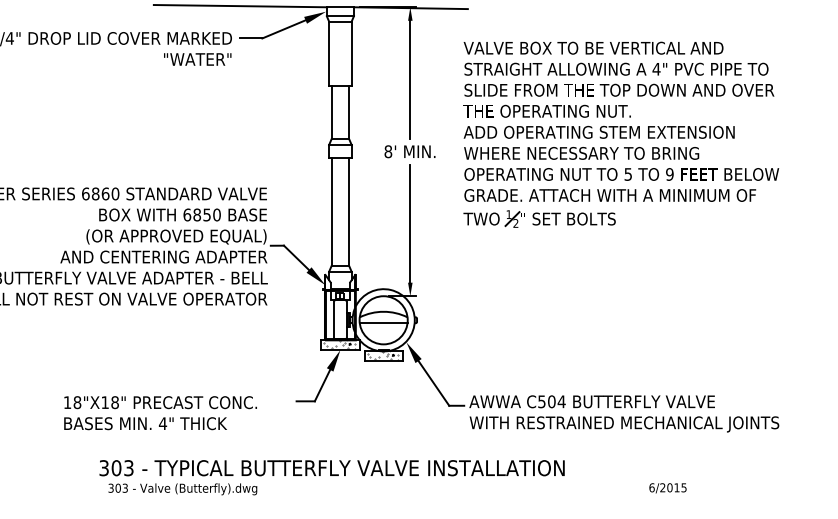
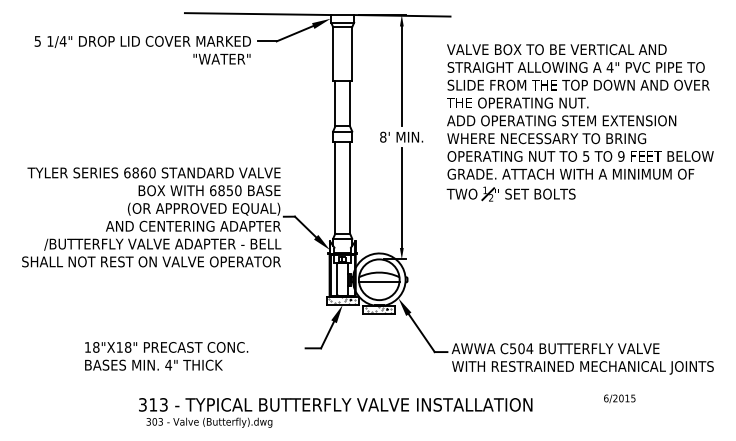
text: (160, 413) -> (166, 356), moved
text: (116, 467) -> (153, 404), 303 -> 313
text: (667, 487) -> (619, 398), moved

